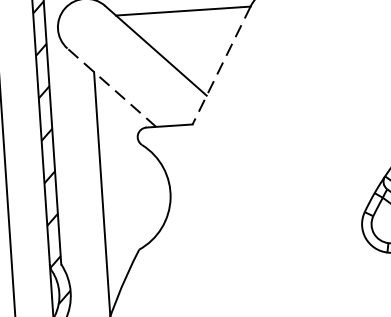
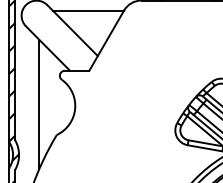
line: (221, 65) -> (106, 40), dashed -> solid
line: (110, 87) -> (47, 48), dashed -> solid

